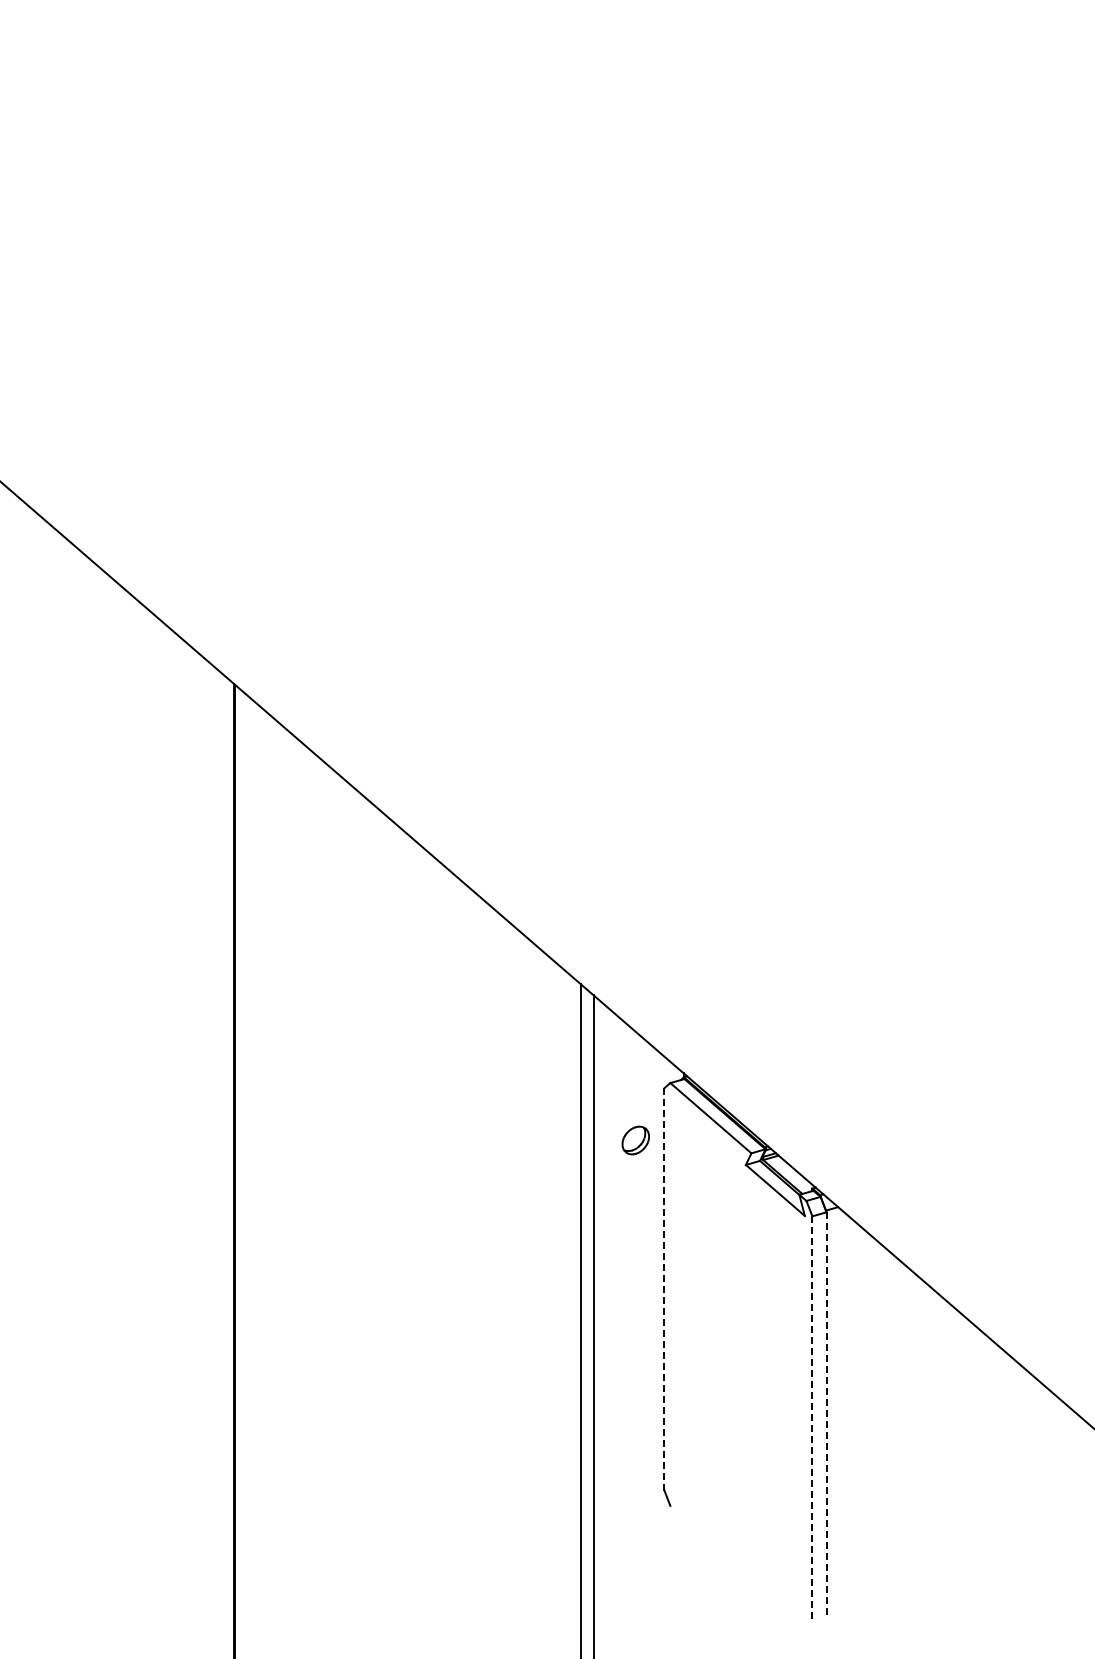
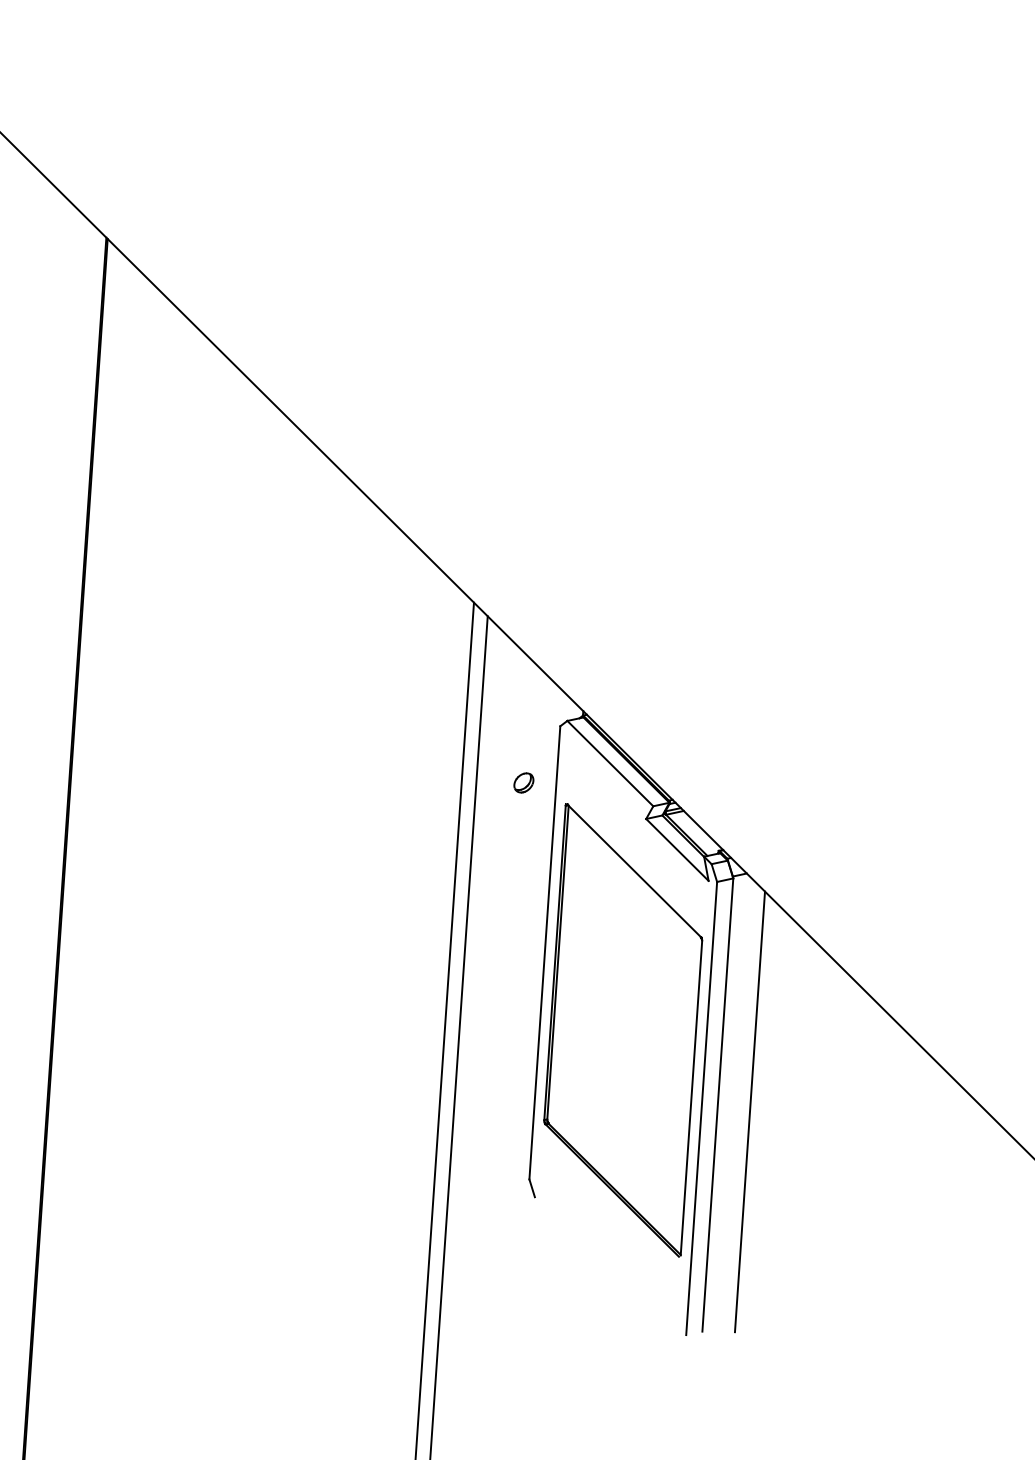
part: (635, 1140) -> (523, 782), size x0.62
line: (664, 1289) -> (544, 952), dashed -> solid
part: (738, 1352) -> (623, 1029), added
line: (826, 1412) -> (717, 1103), dashed -> solid
line: (812, 1417) -> (701, 1108), dashed -> solid
line: (855, 1417) -> (750, 1111), added

